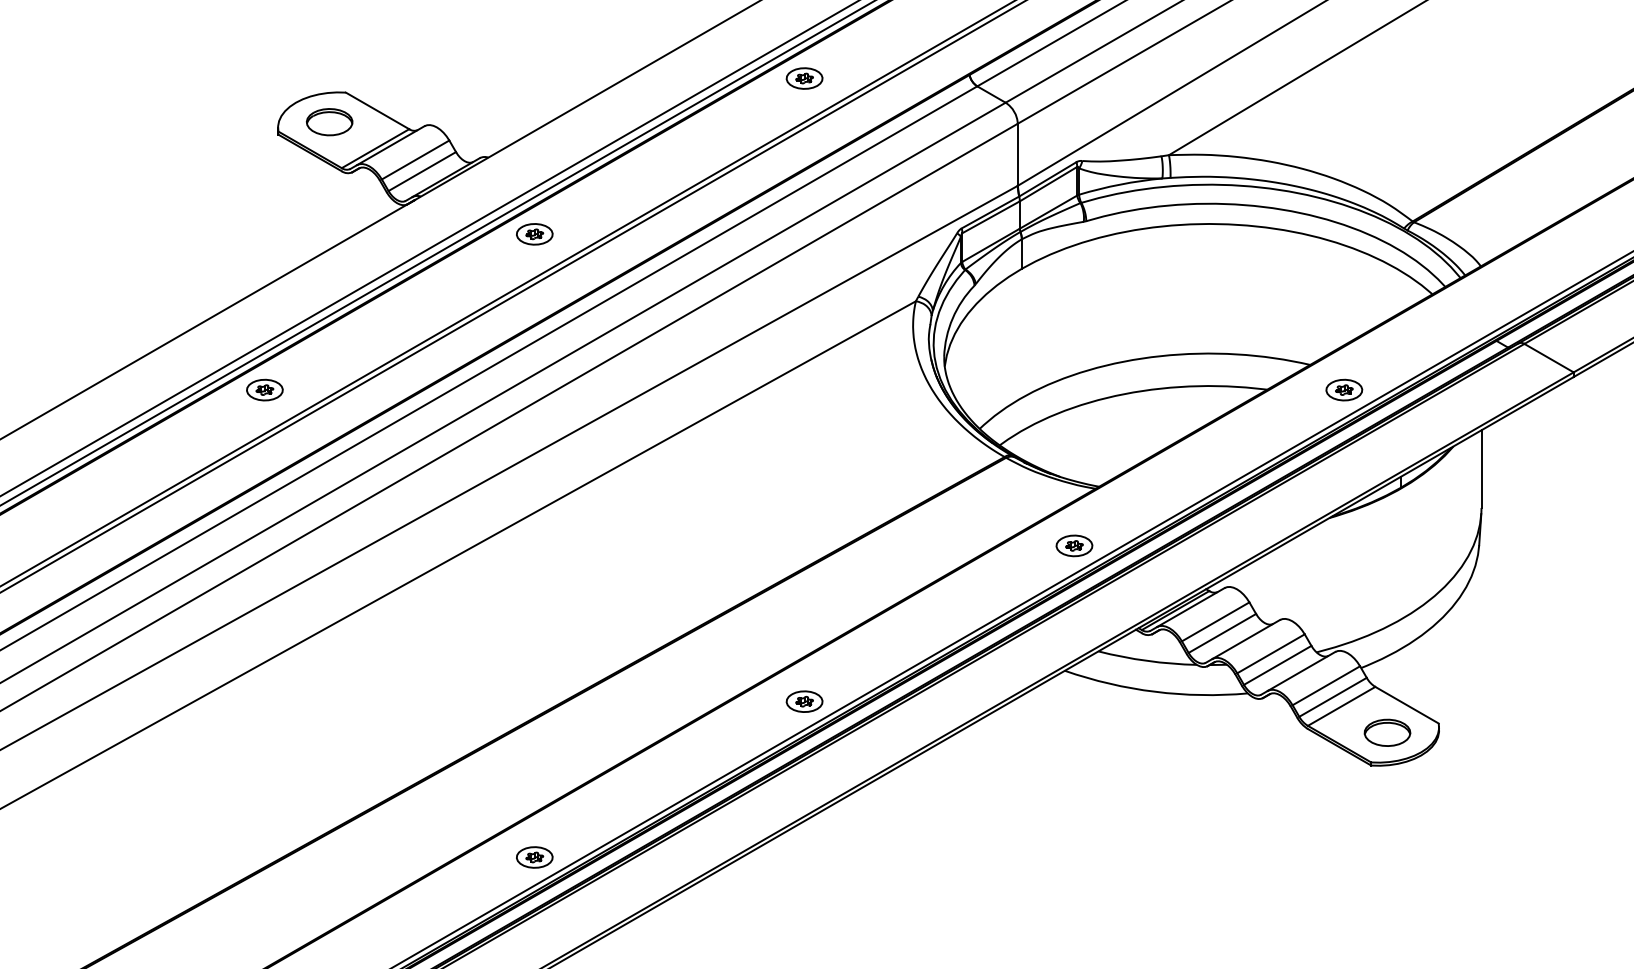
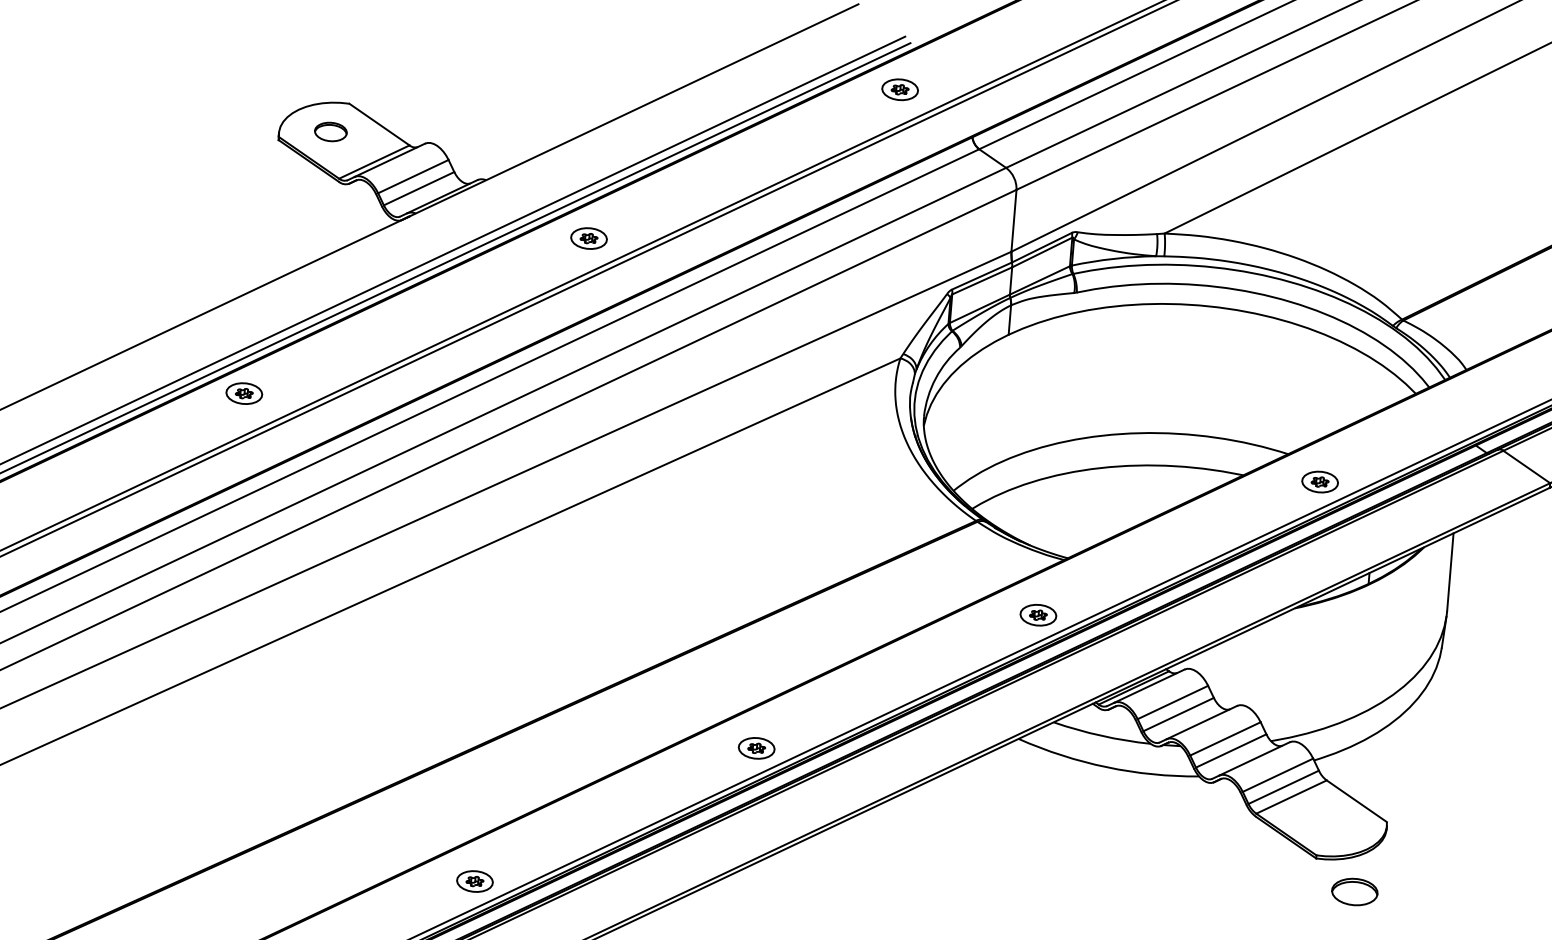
part: (804, 78) -> (900, 89), moved
part: (329, 122) -> (330, 132), size x0.7
part: (534, 234) -> (588, 238), moved
part: (1387, 732) -> (1354, 891), moved

